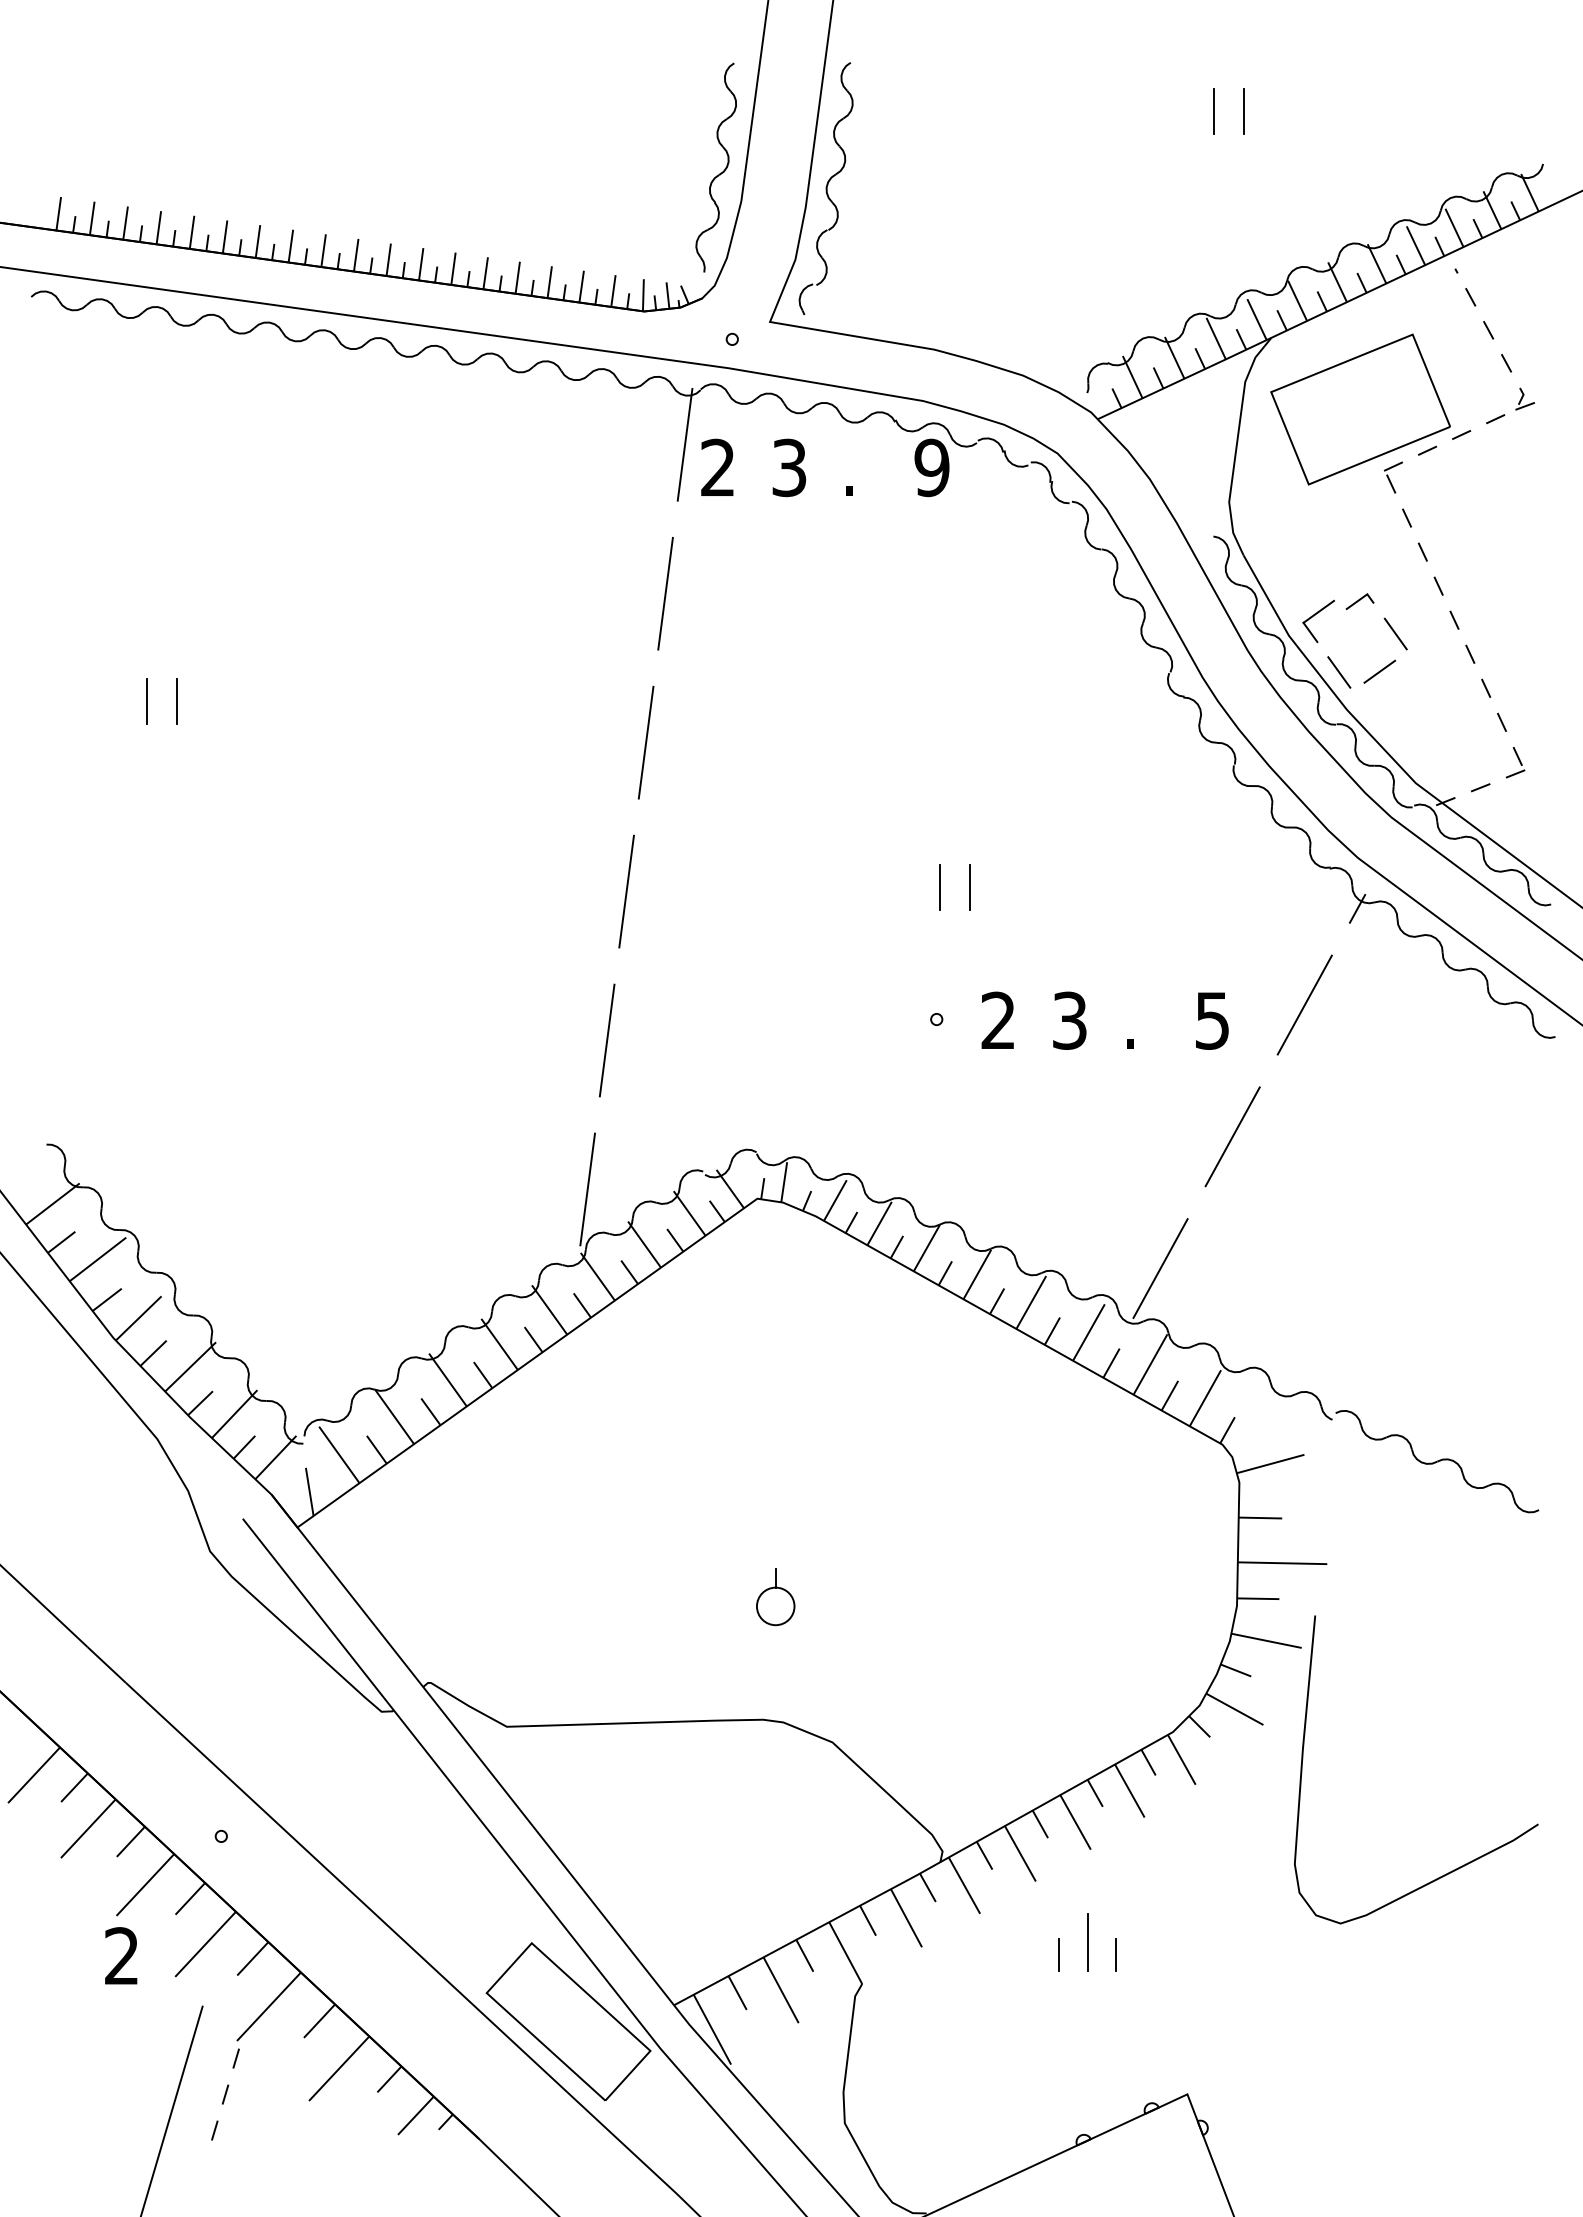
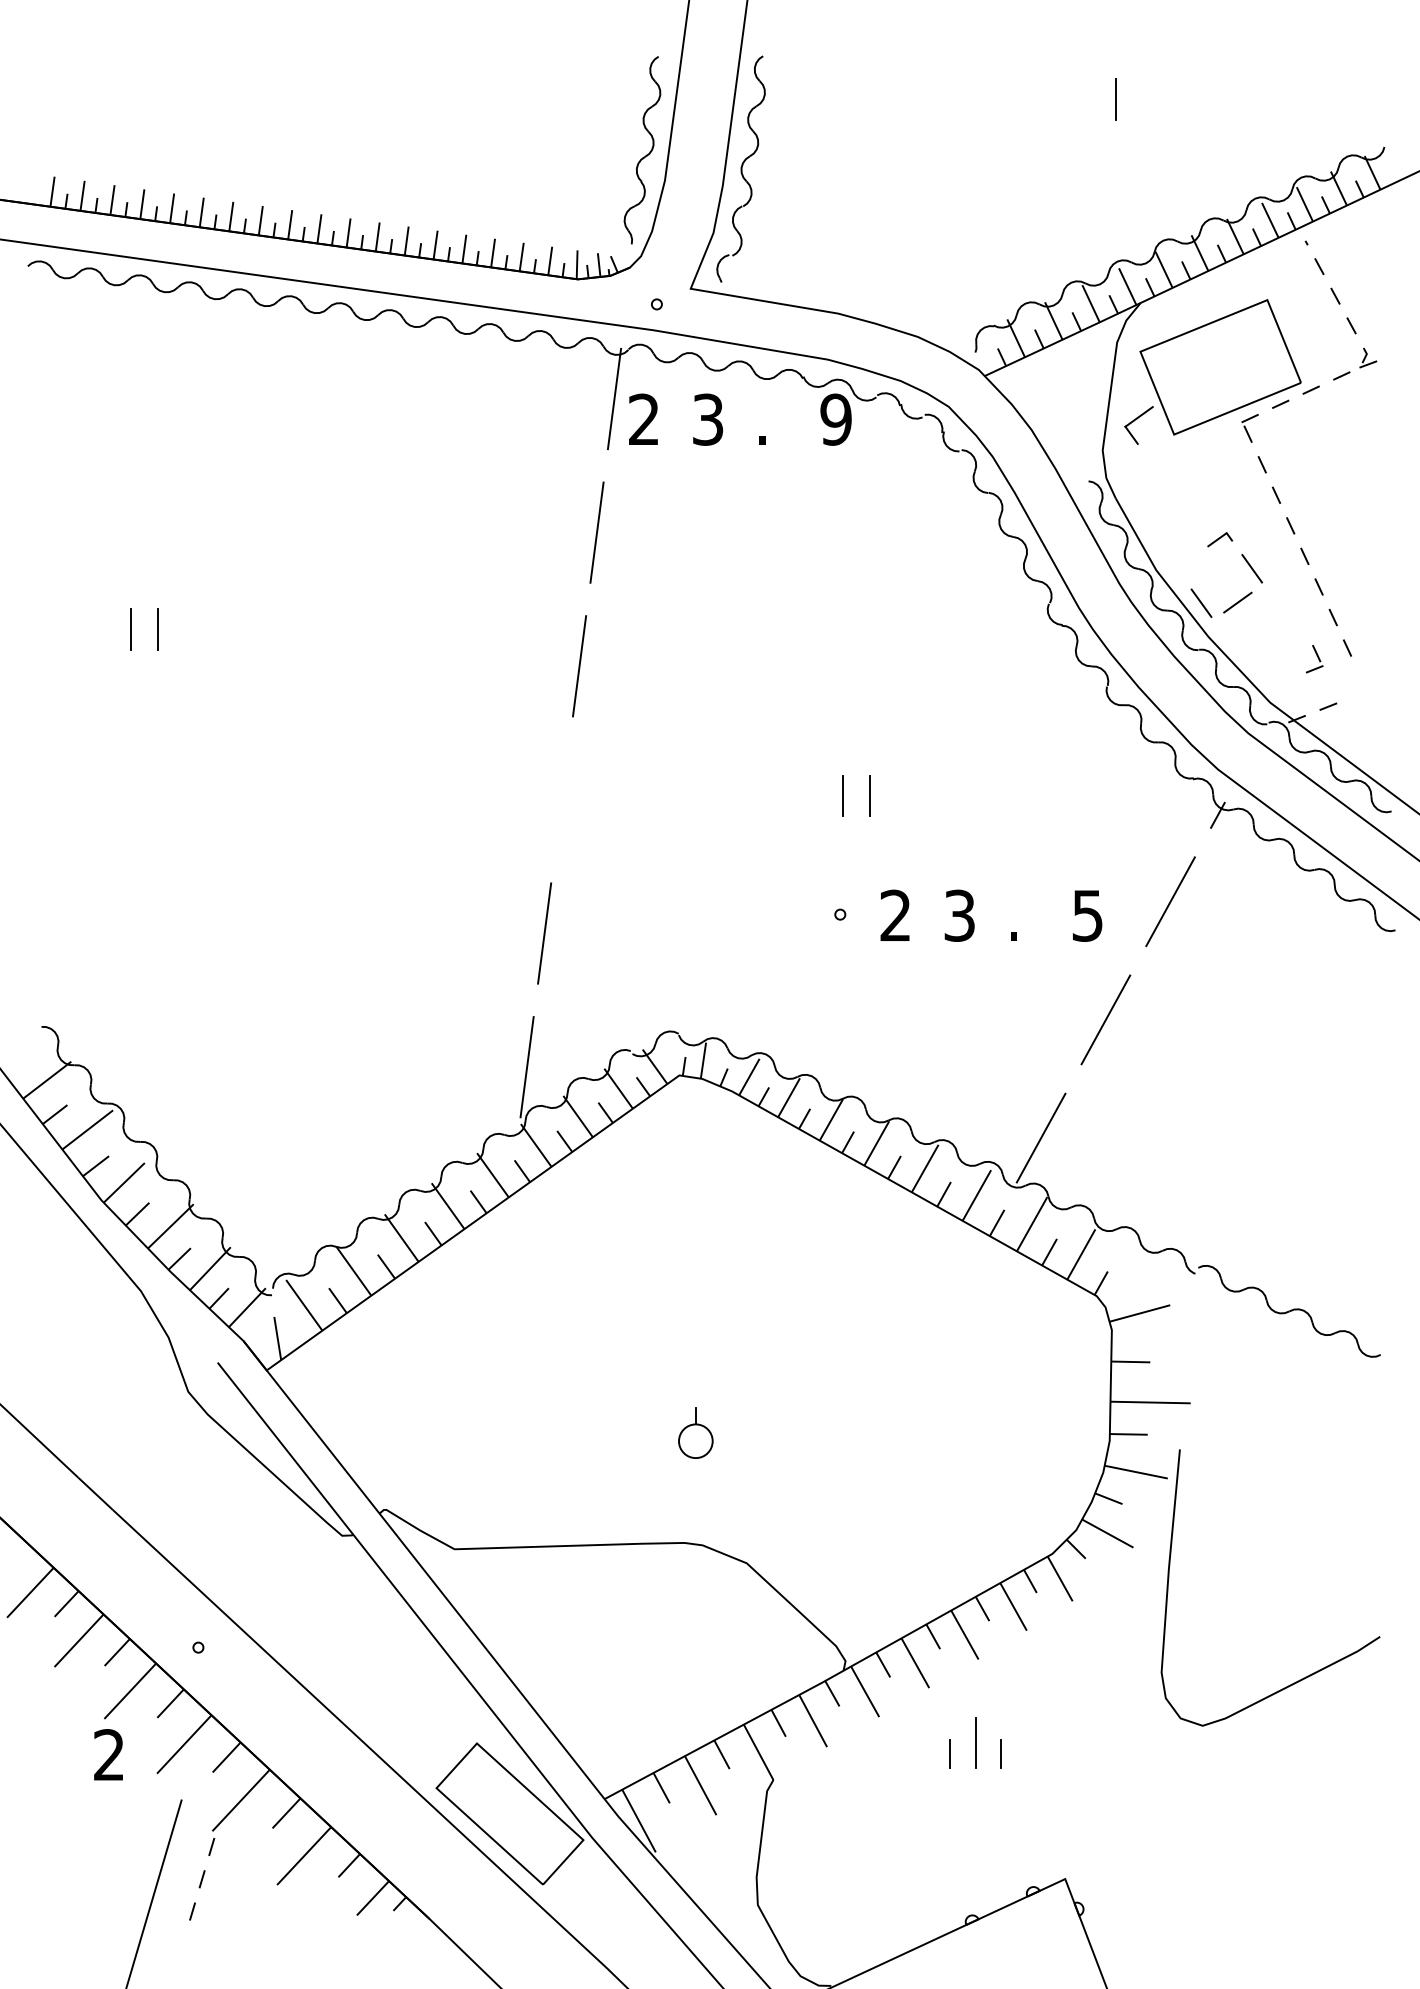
line: (1214, 111) -> (1089, 99), removed
part: (1318, 621) -> (1138, 425), moved
part: (1515, 763) -> (1314, 659), moved
line: (625, 891) -> (561, 799), removed

